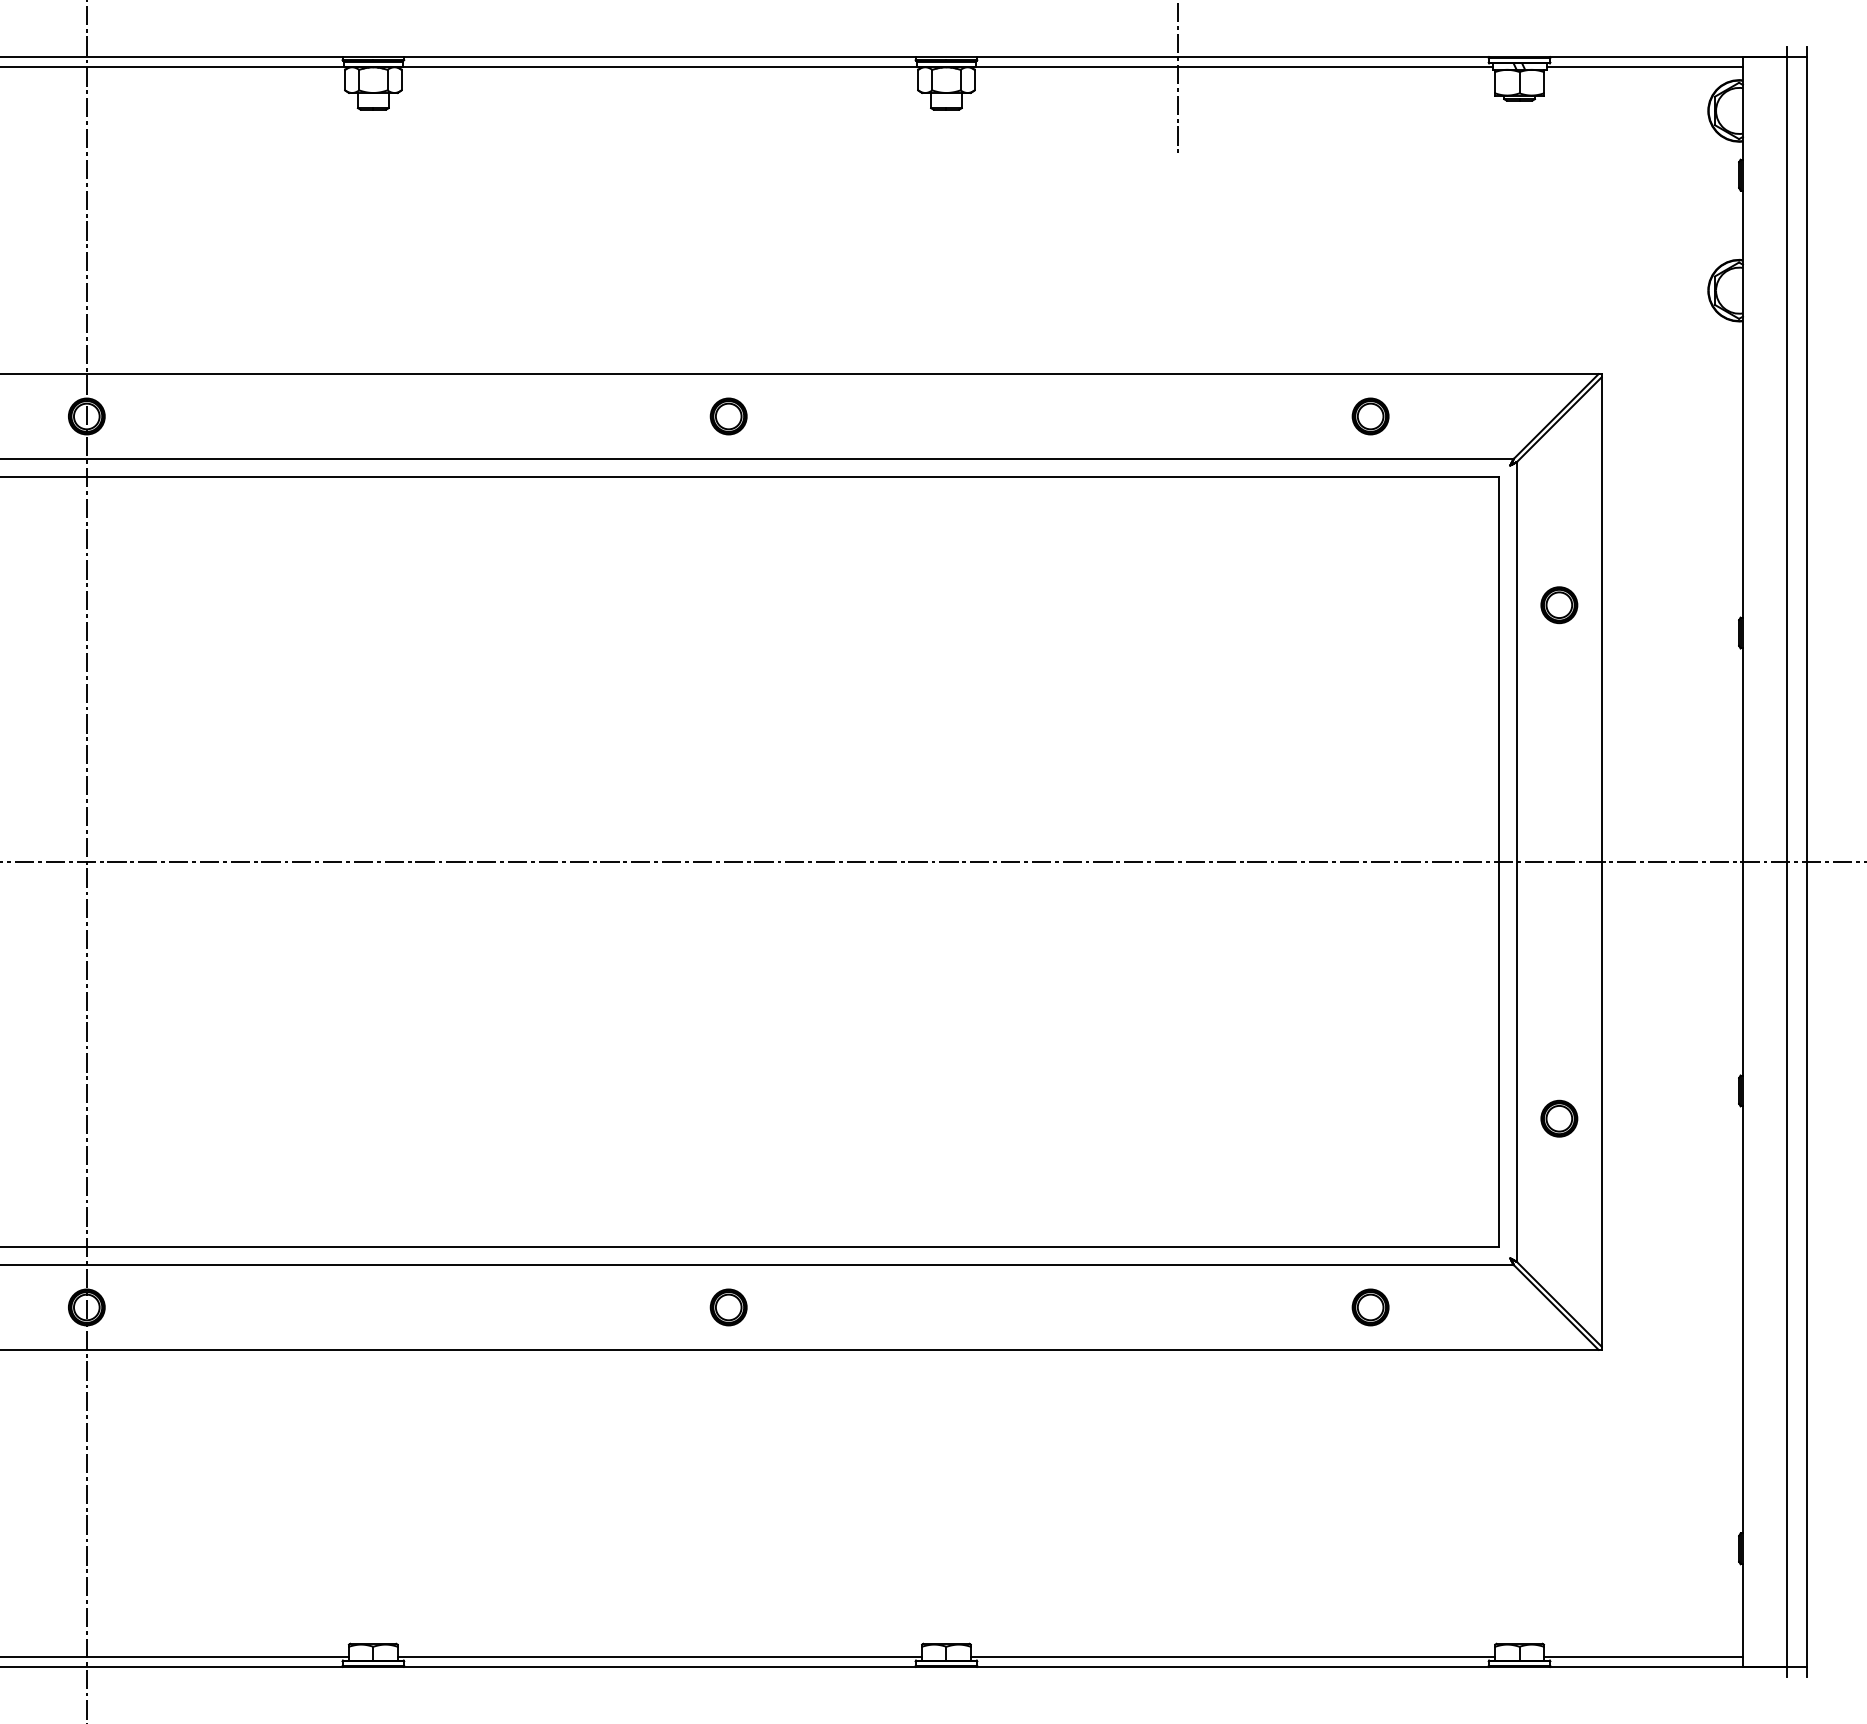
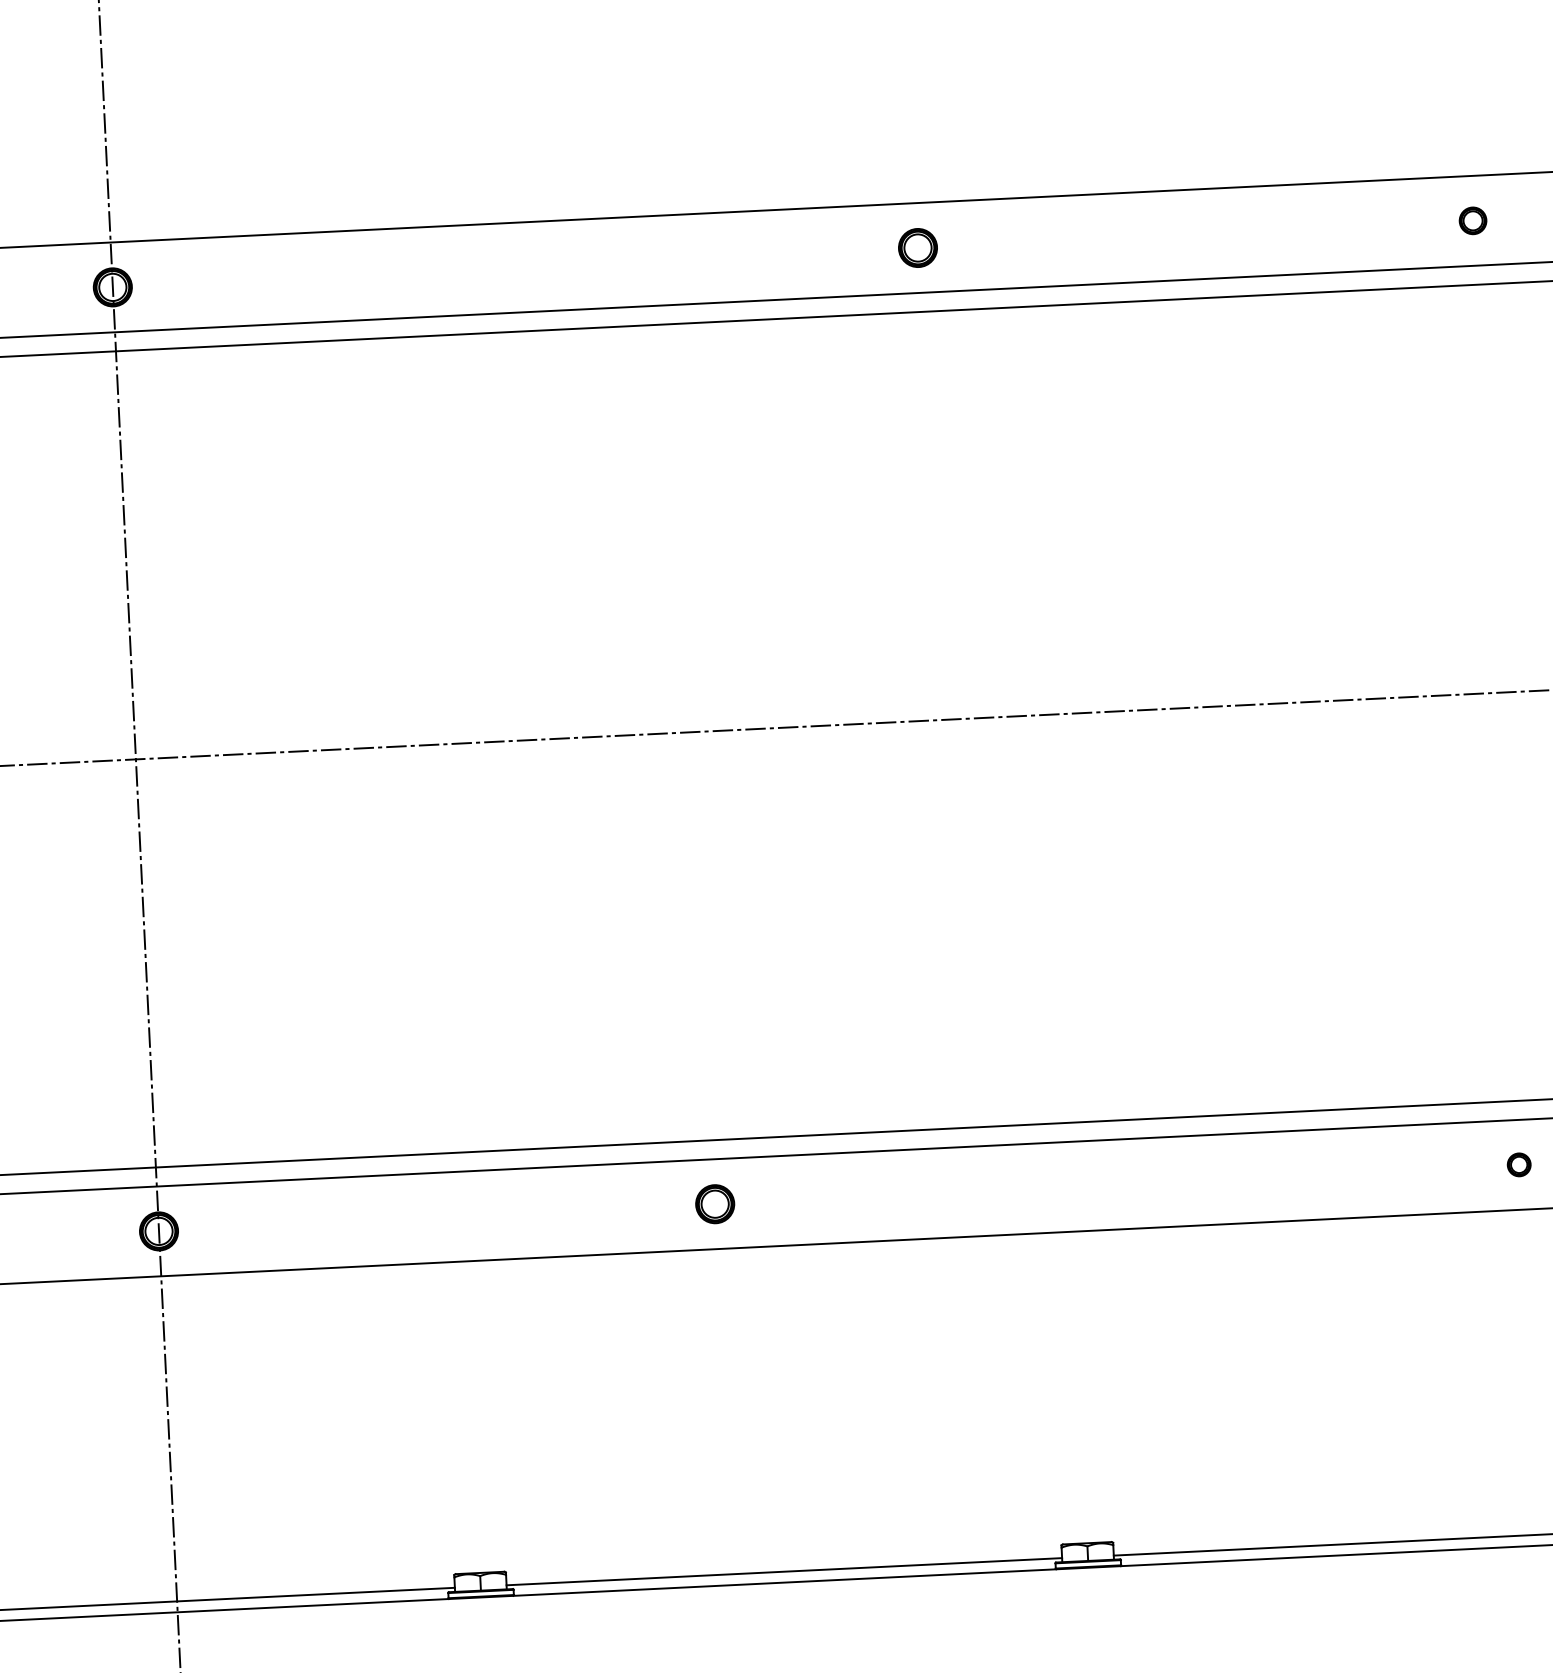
part: (728, 416) -> (917, 248), moved
part: (1370, 416) -> (1472, 220), size x0.7
part: (728, 1307) -> (714, 1204), moved
part: (1370, 1307) -> (1519, 1164), size x0.6

